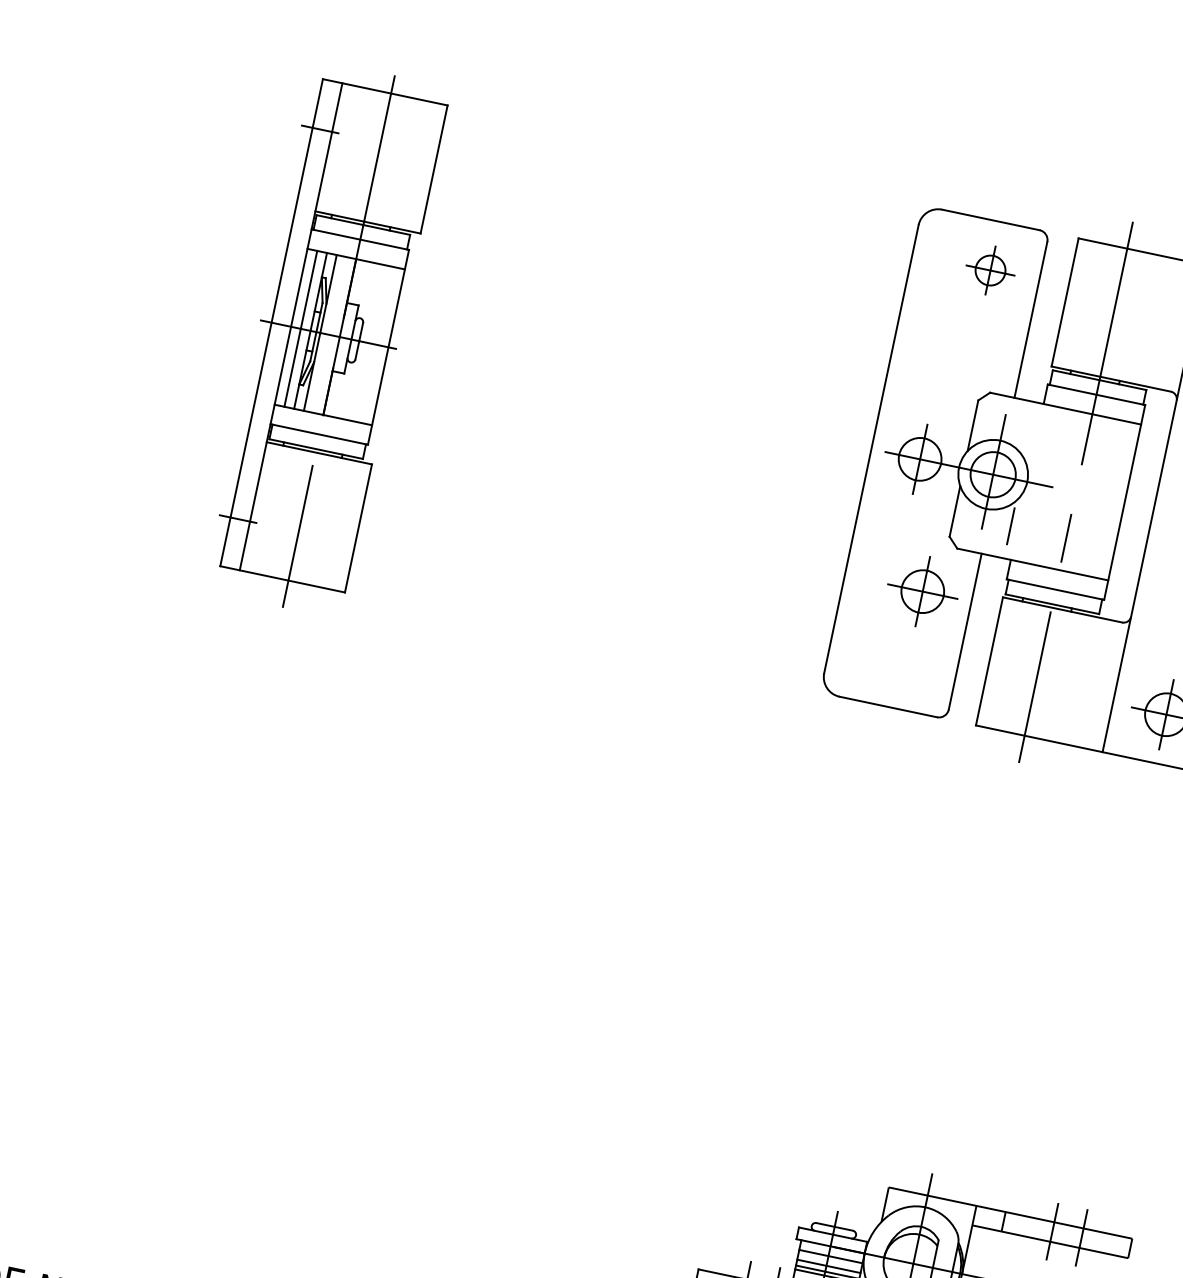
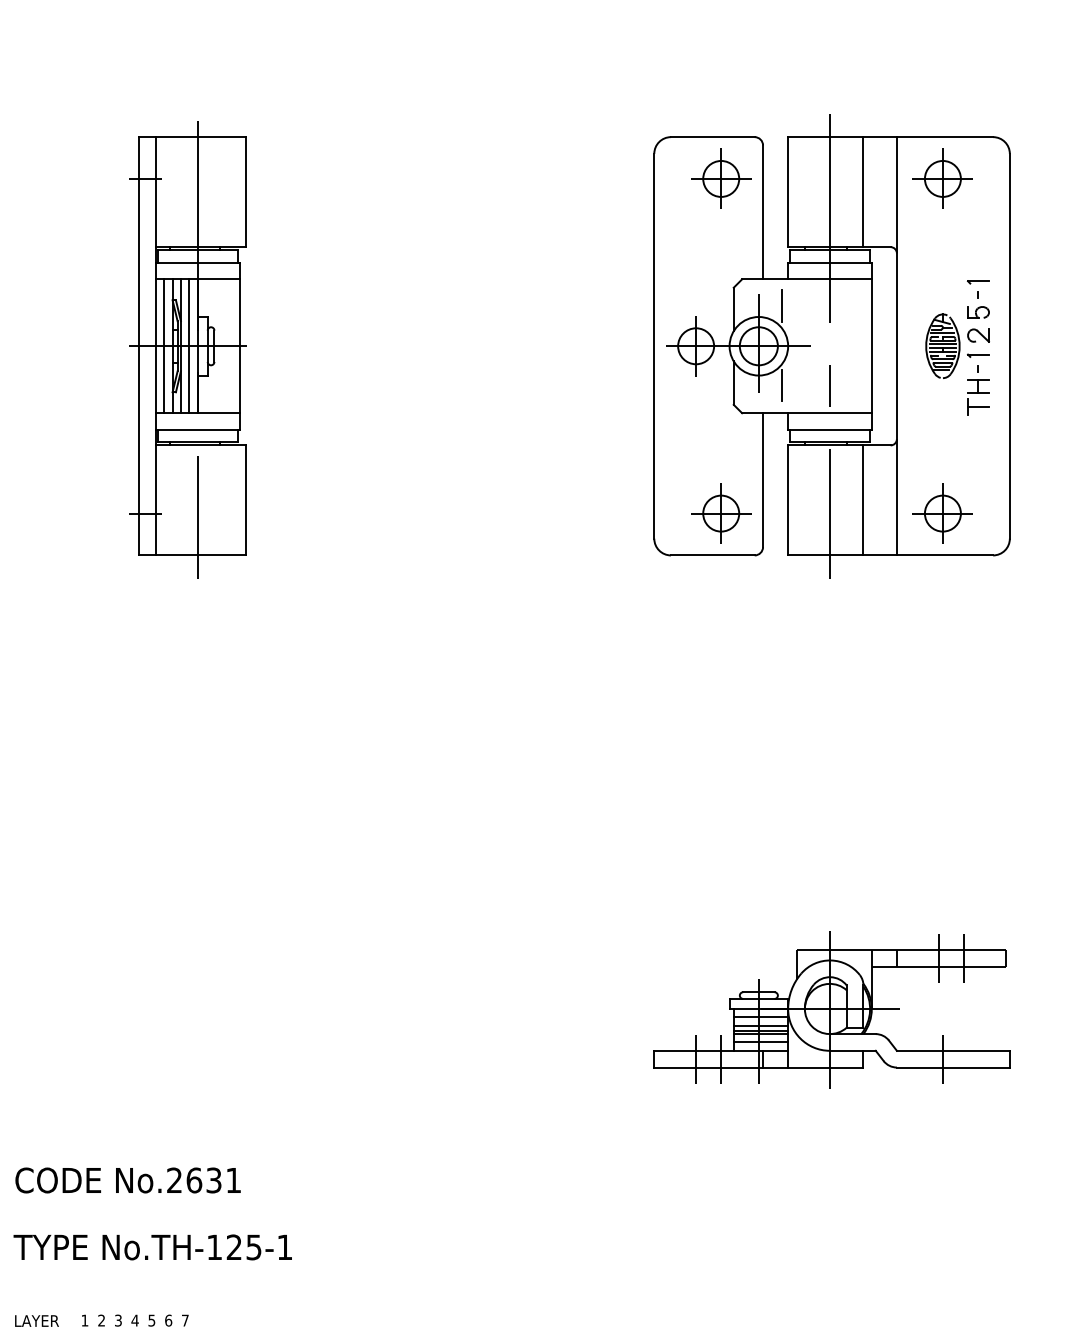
part: (990, 270) -> (721, 178), size x1.43
line: (1152, 321) -> (863, 192), added
line: (330, 335) -> (189, 346), added
line: (1030, 434) -> (782, 306), added
part: (923, 591) -> (721, 513), moved
line: (1077, 679) -> (863, 500), added

